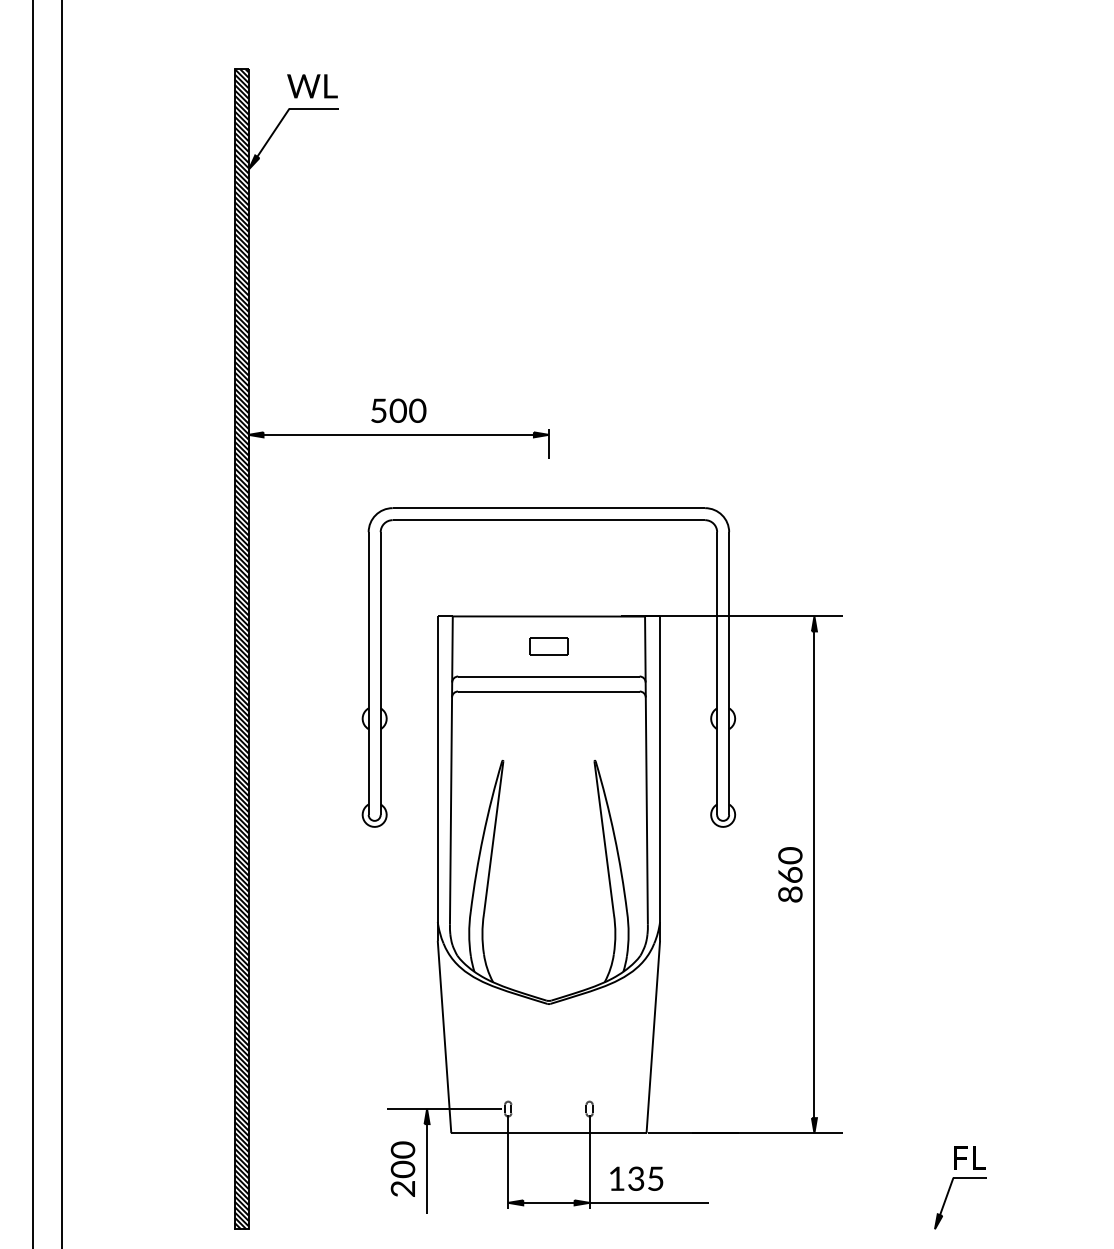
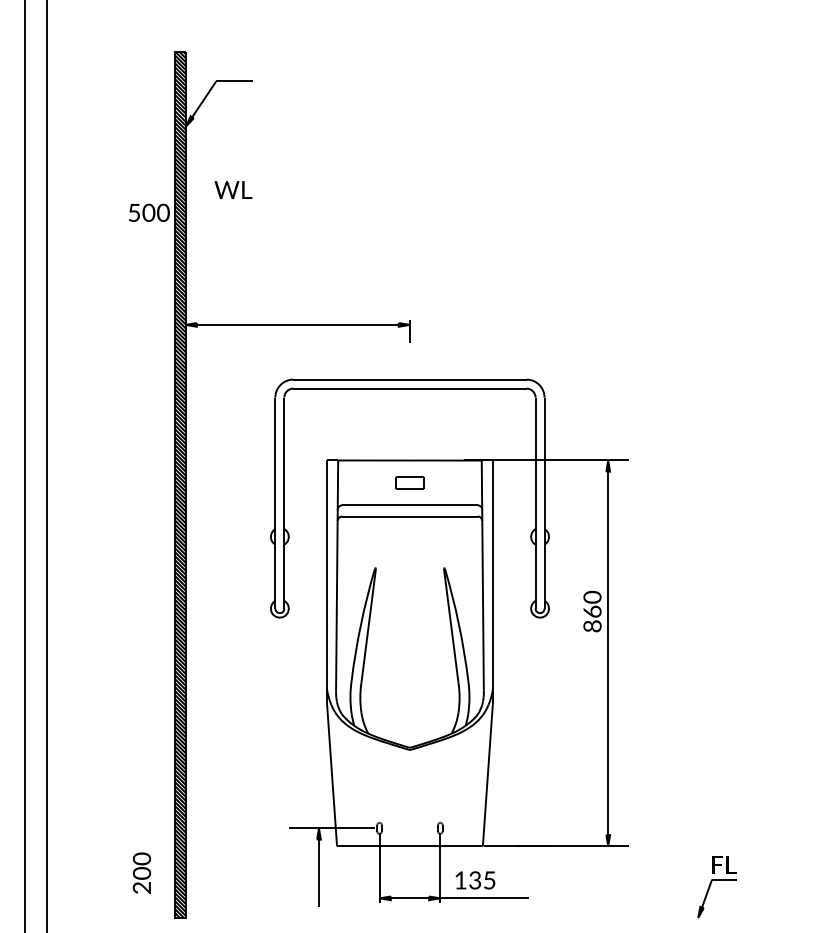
text: (312, 86) -> (233, 190), moved
text: (398, 410) -> (149, 212), moved
text: (790, 874) -> (592, 611), moved
text: (402, 1168) -> (141, 872), moved

